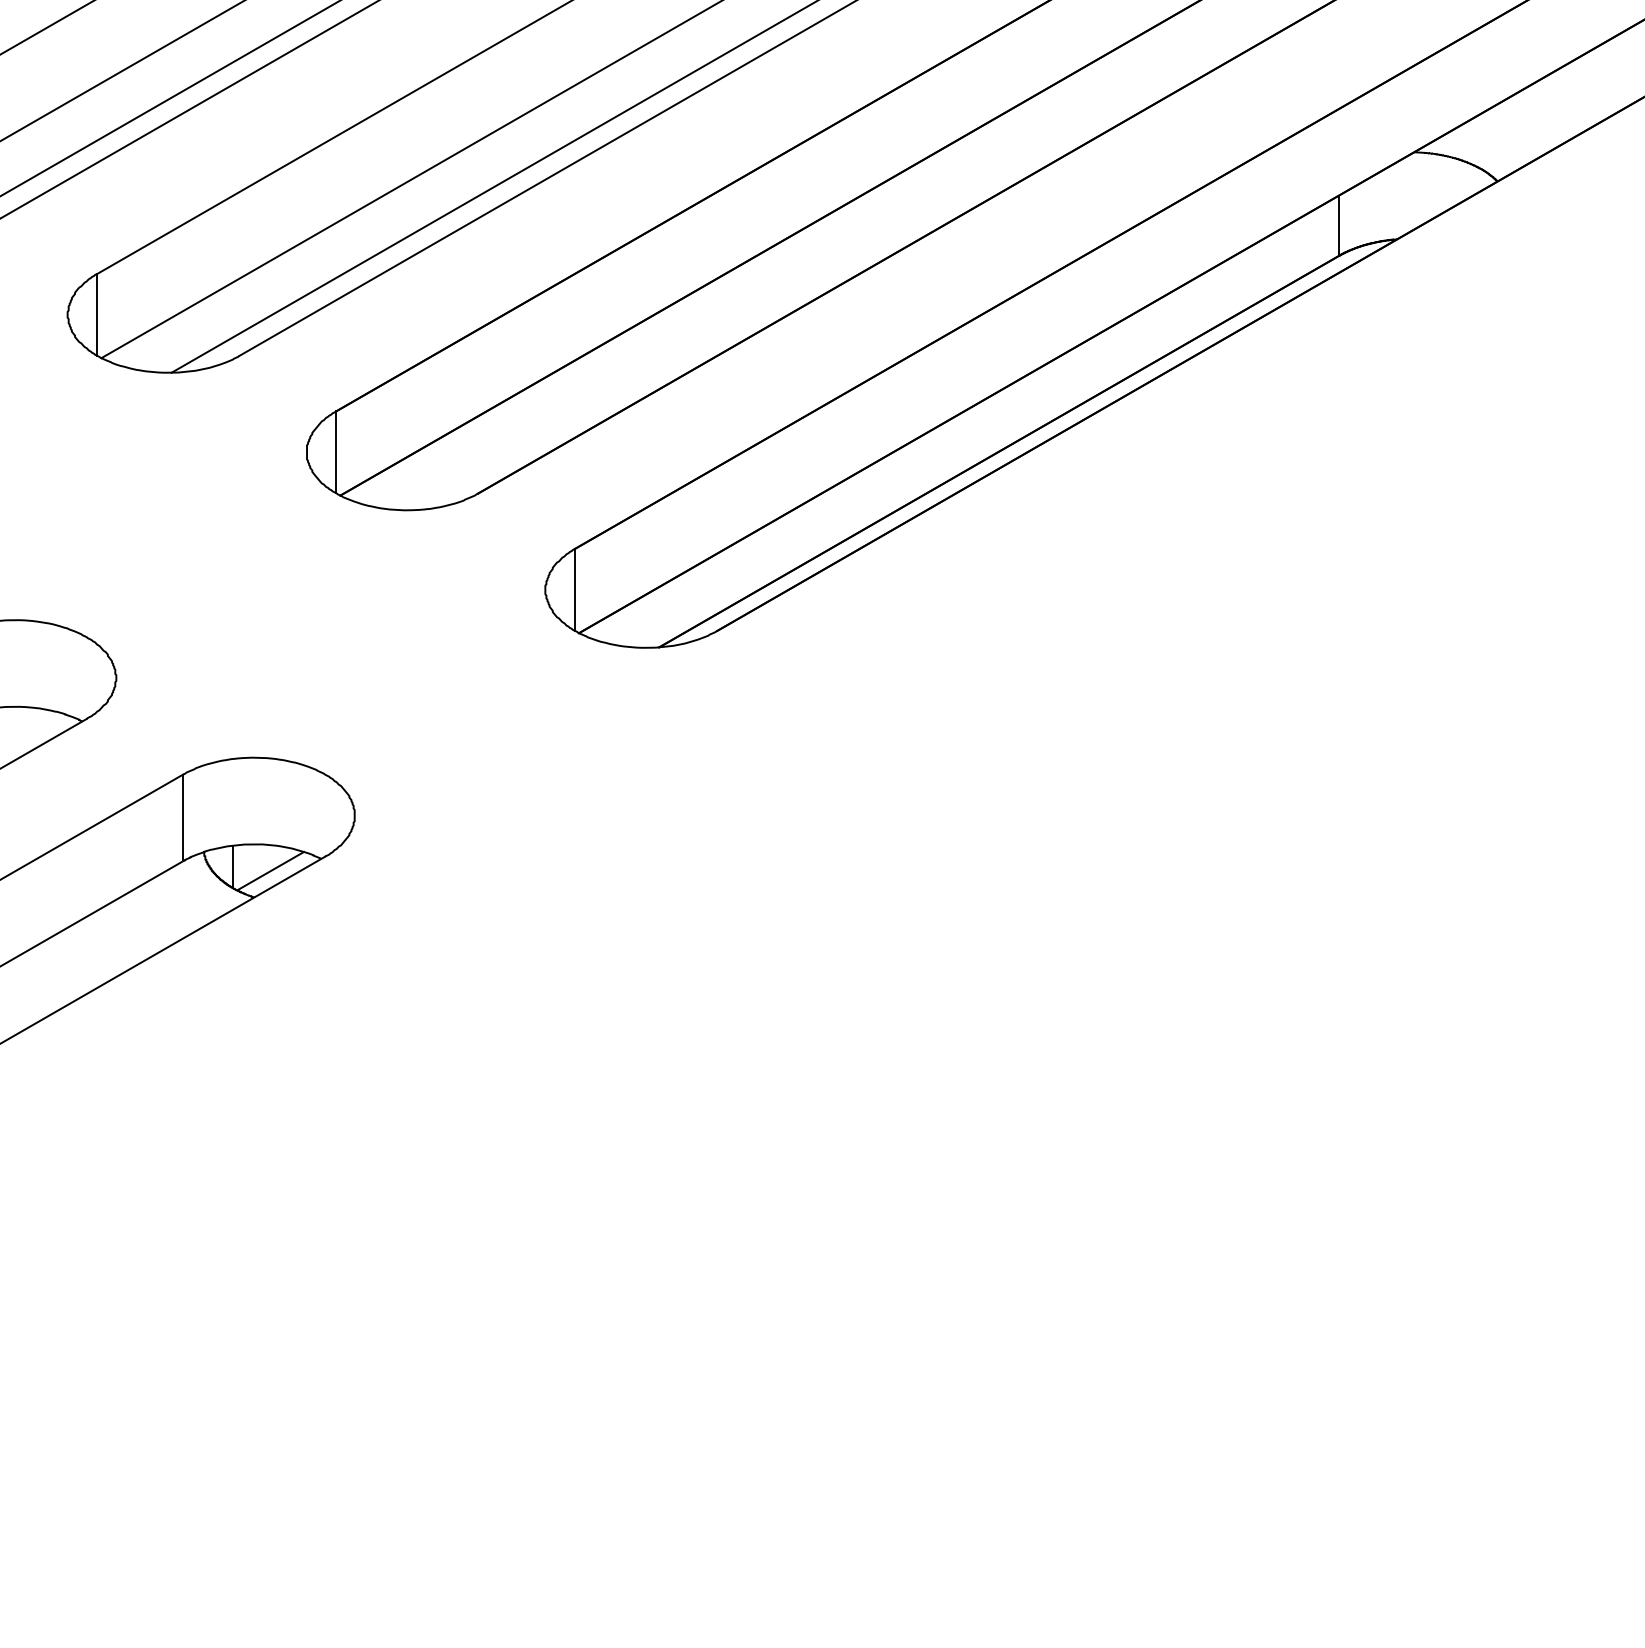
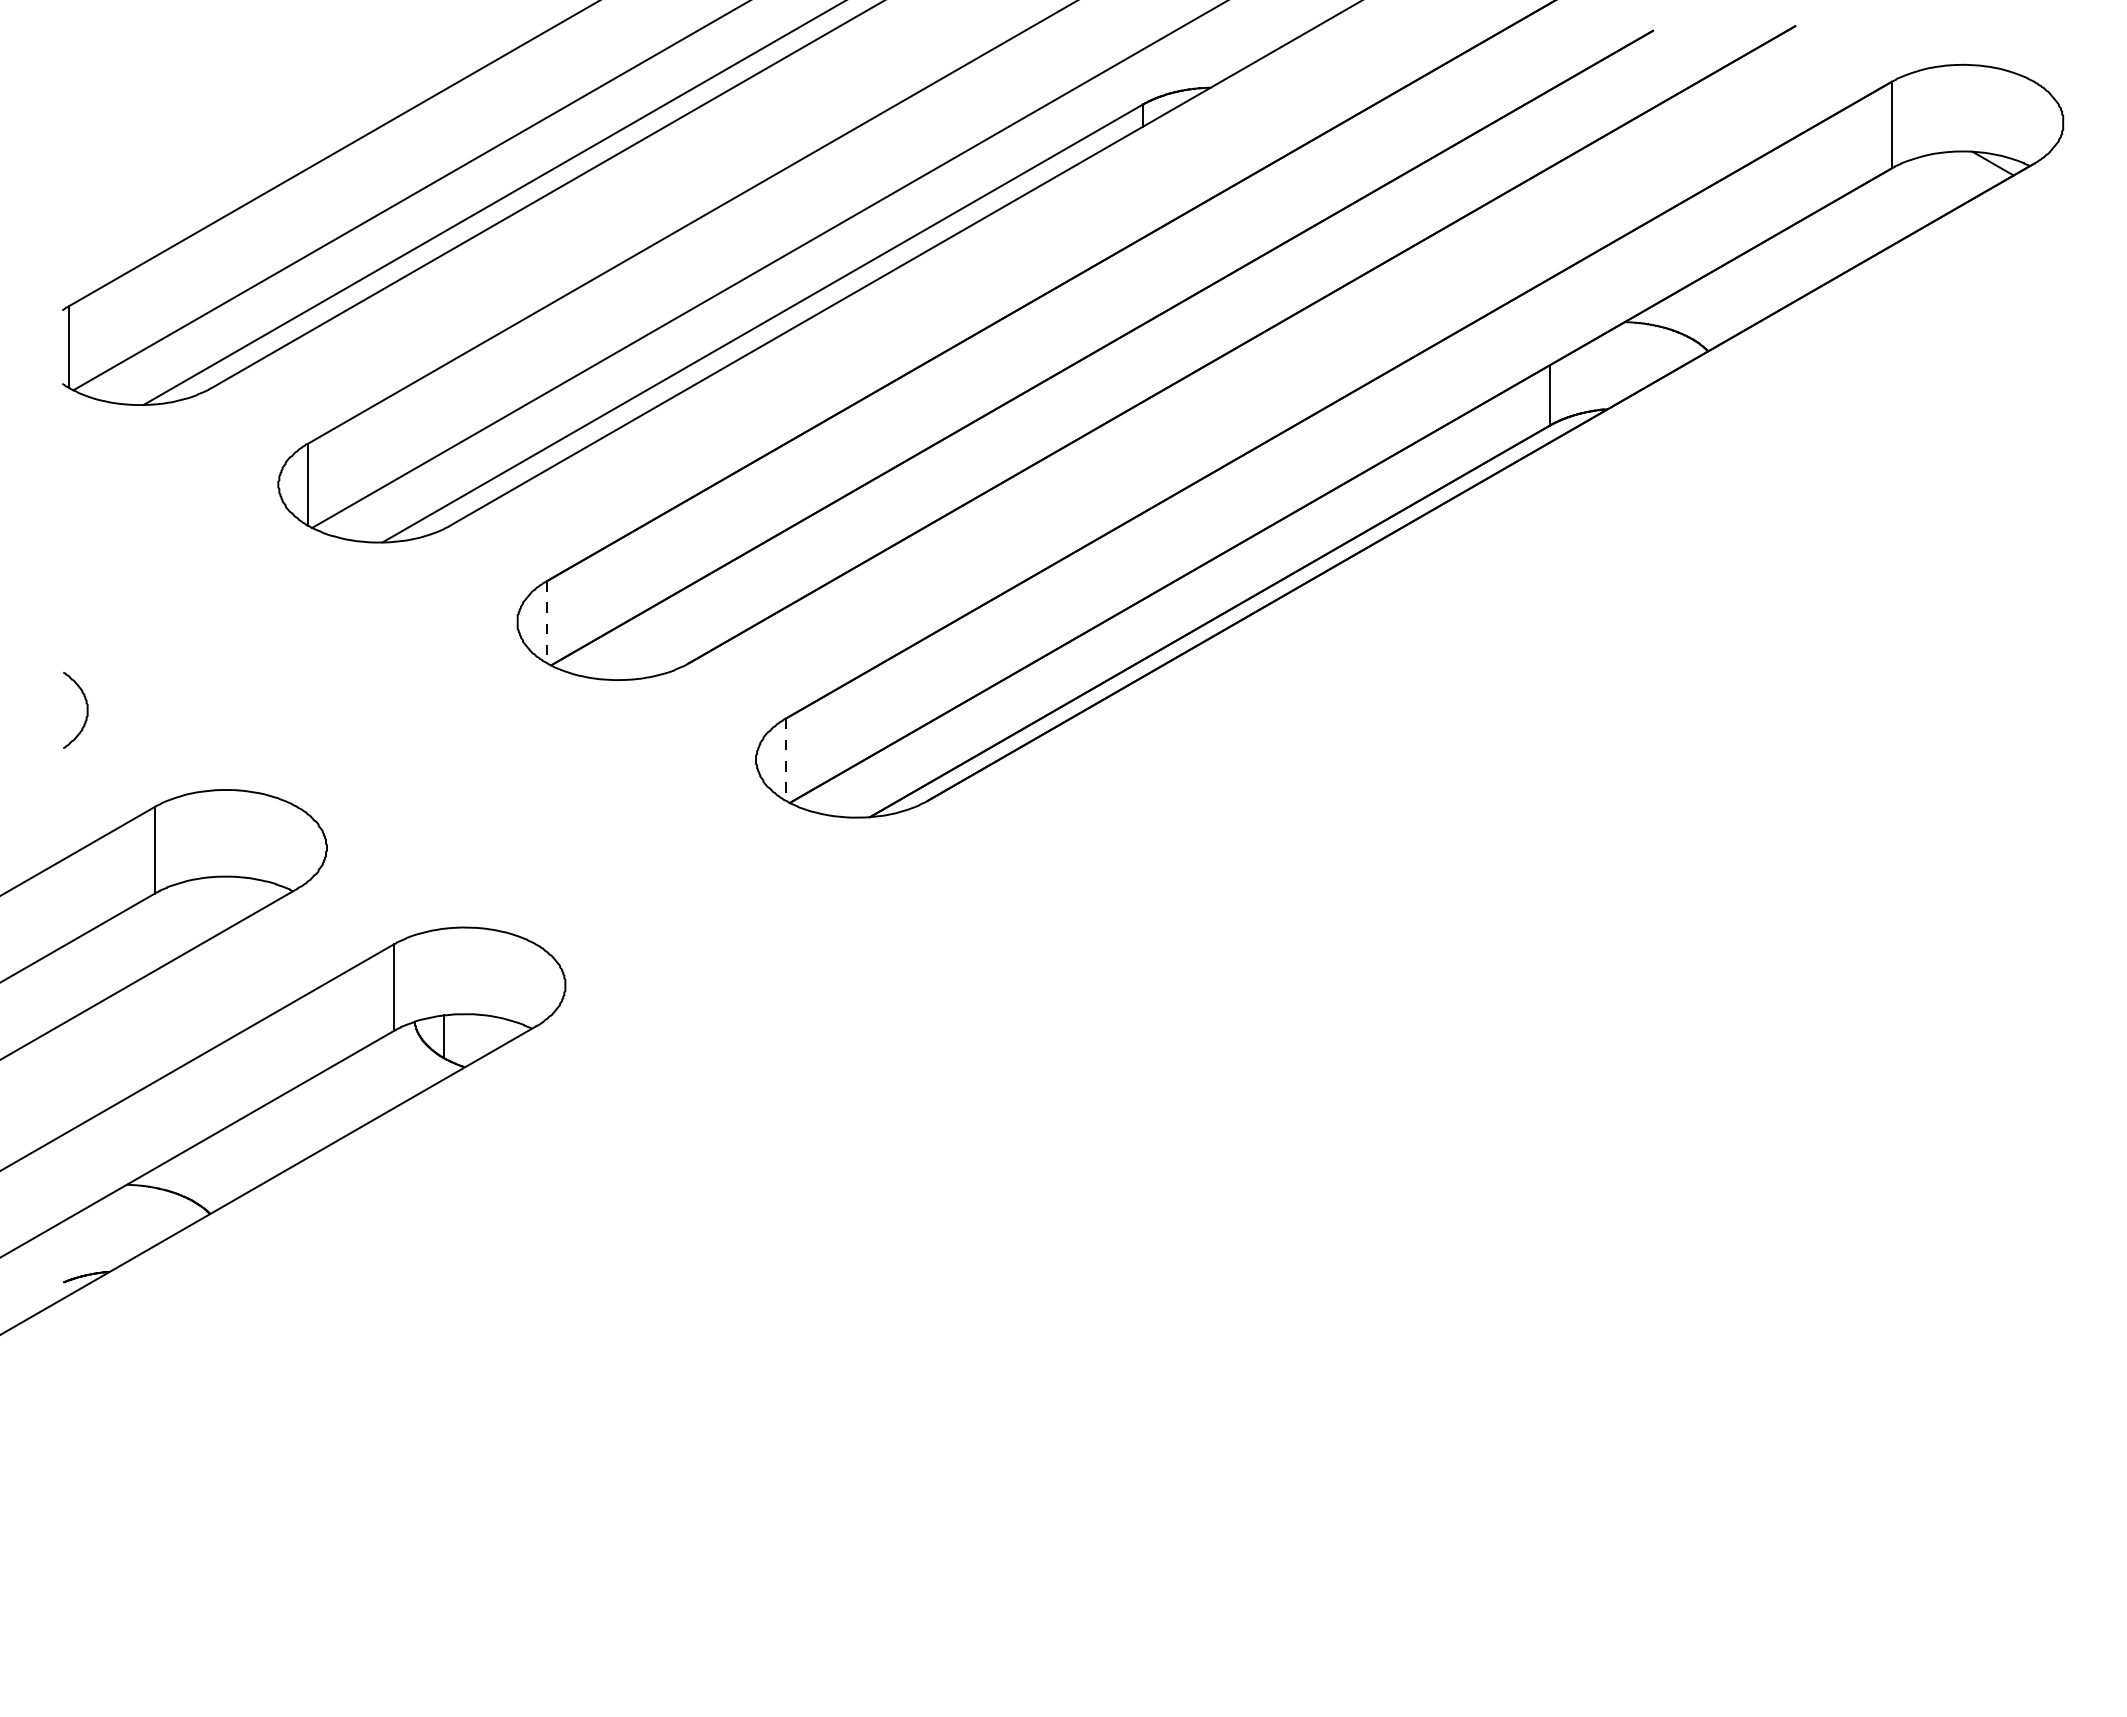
line: (335, 452) -> (546, 622), solid -> dashed
line: (574, 589) -> (785, 759), solid -> dashed
line: (269, 870) -> (480, 1040), removed

